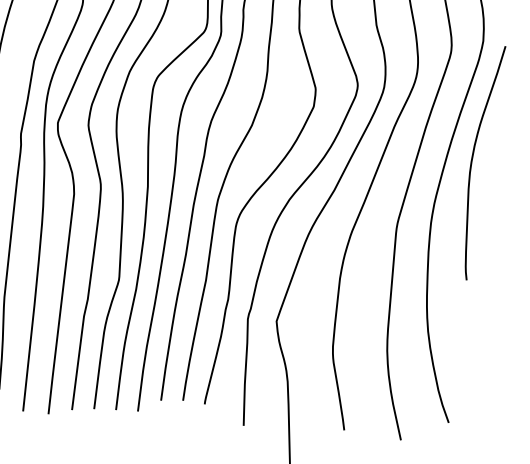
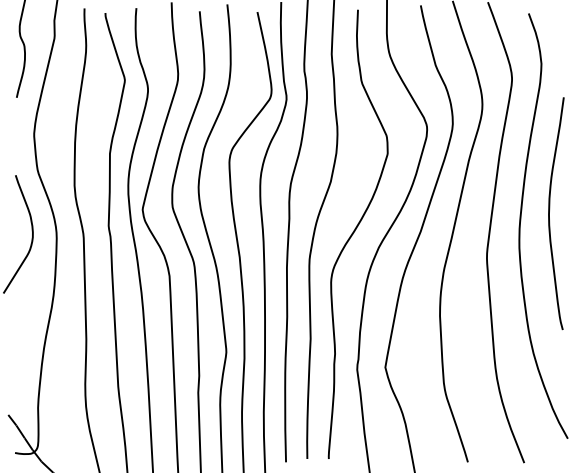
curve: (472, 160) -> (549, 213), moved

